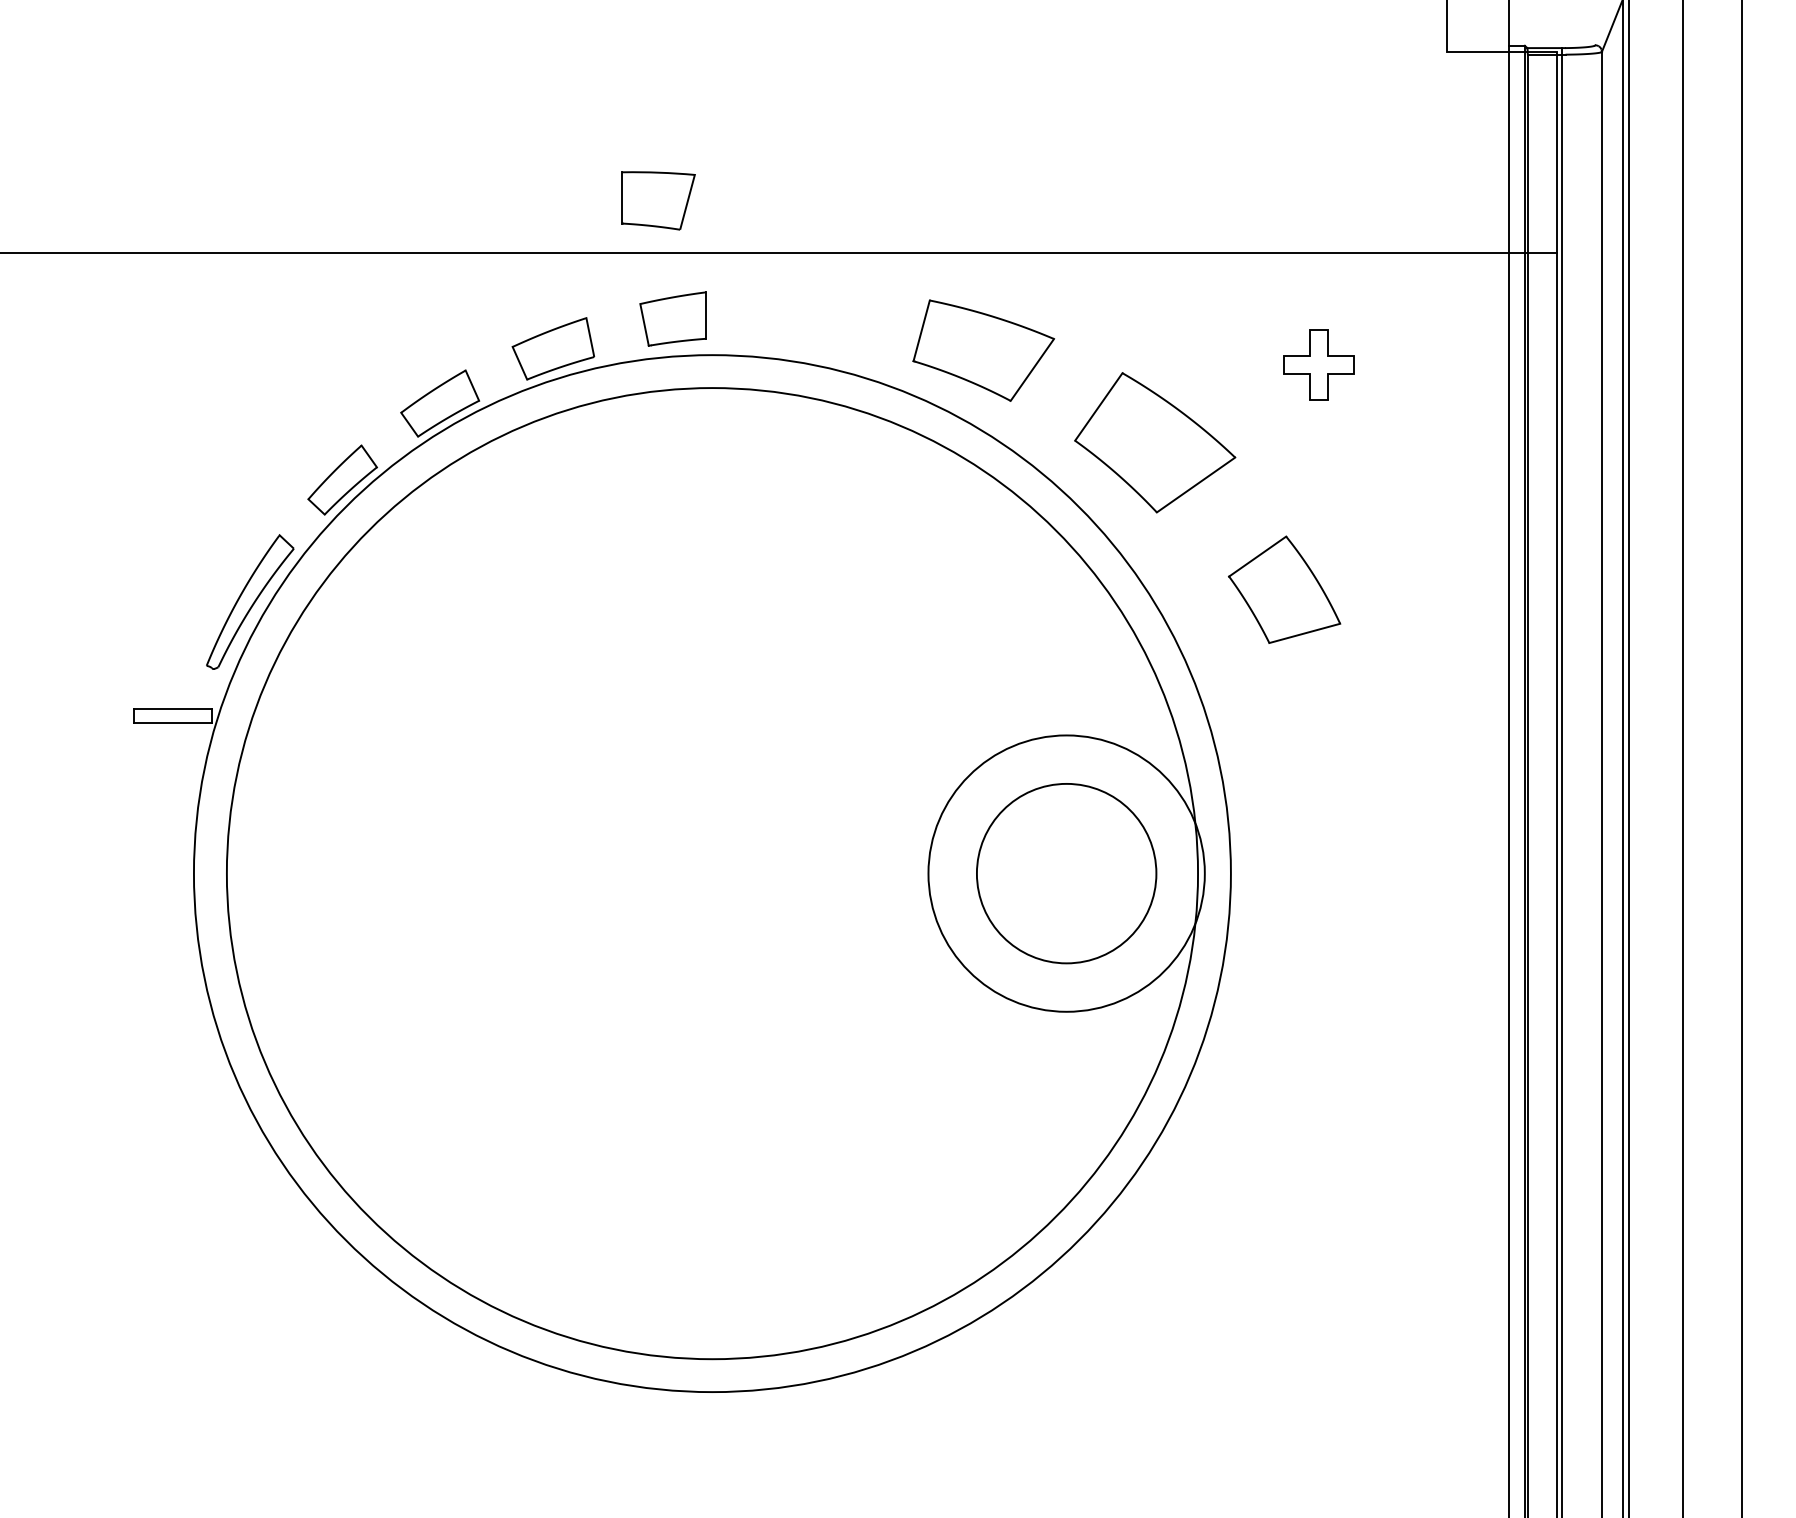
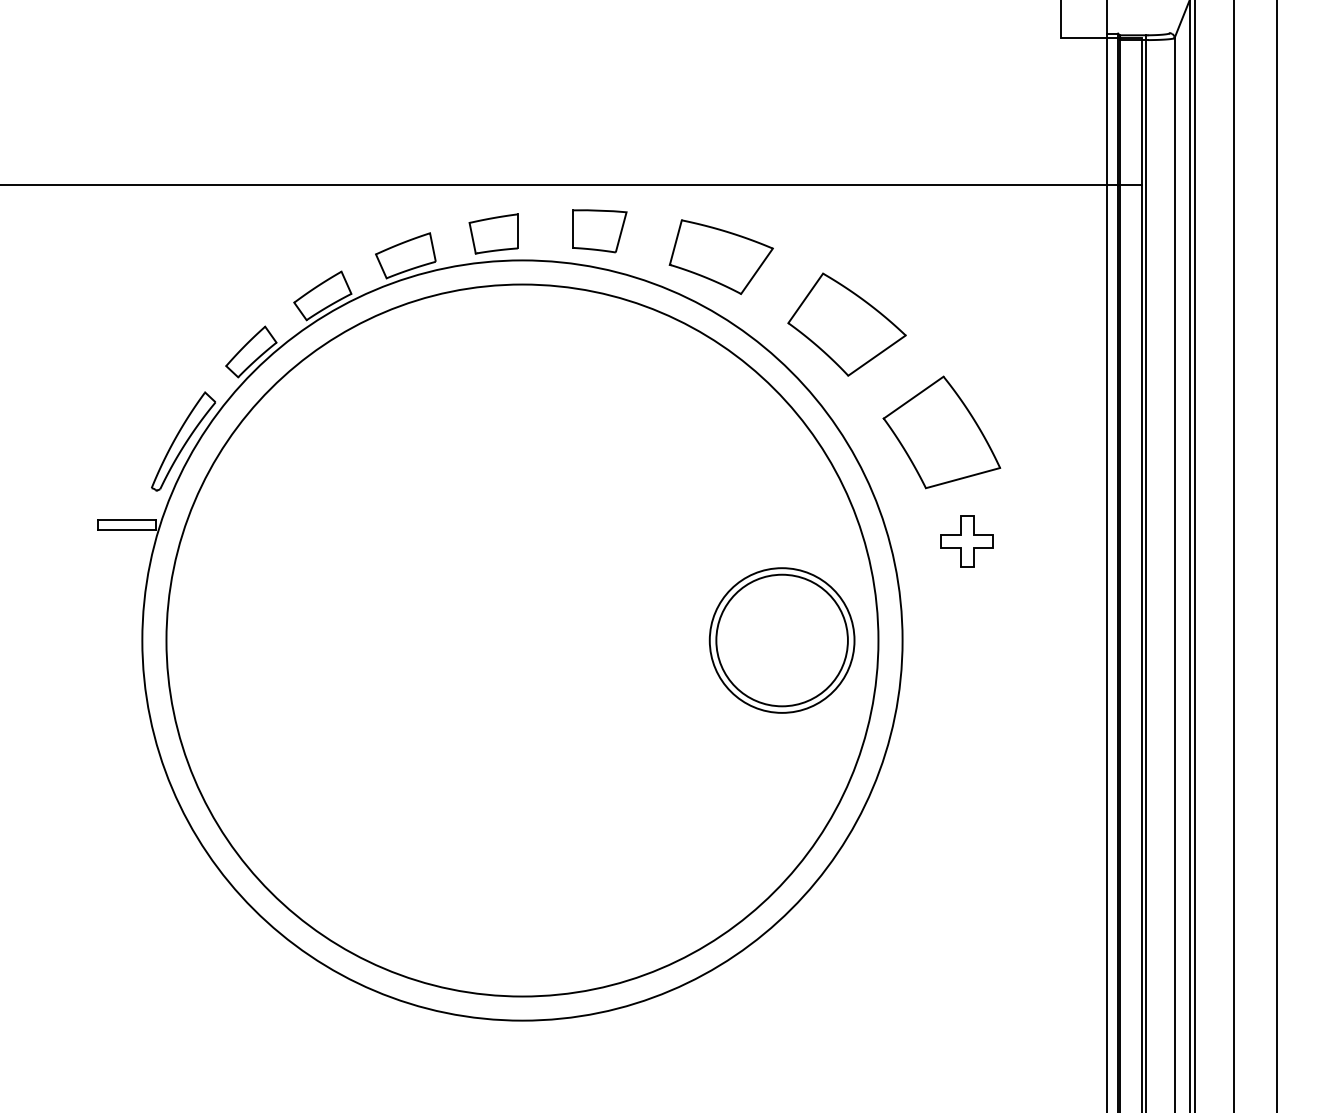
part: (657, 201) -> (599, 231), moved
part: (1318, 364) -> (966, 541), moved
part: (1284, 589) -> (941, 432), size x1.43
circle: (1065, 873) -> (781, 640), size x0.71

